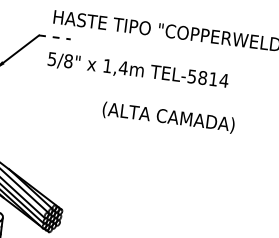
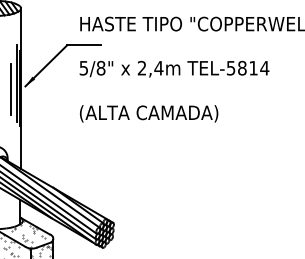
line: (54, 37) -> (83, 45), dashed -> solid
text: (107, 65) -> (141, 67), 1,4m -> 2,4m
text: (169, 117) -> (149, 113), moved

